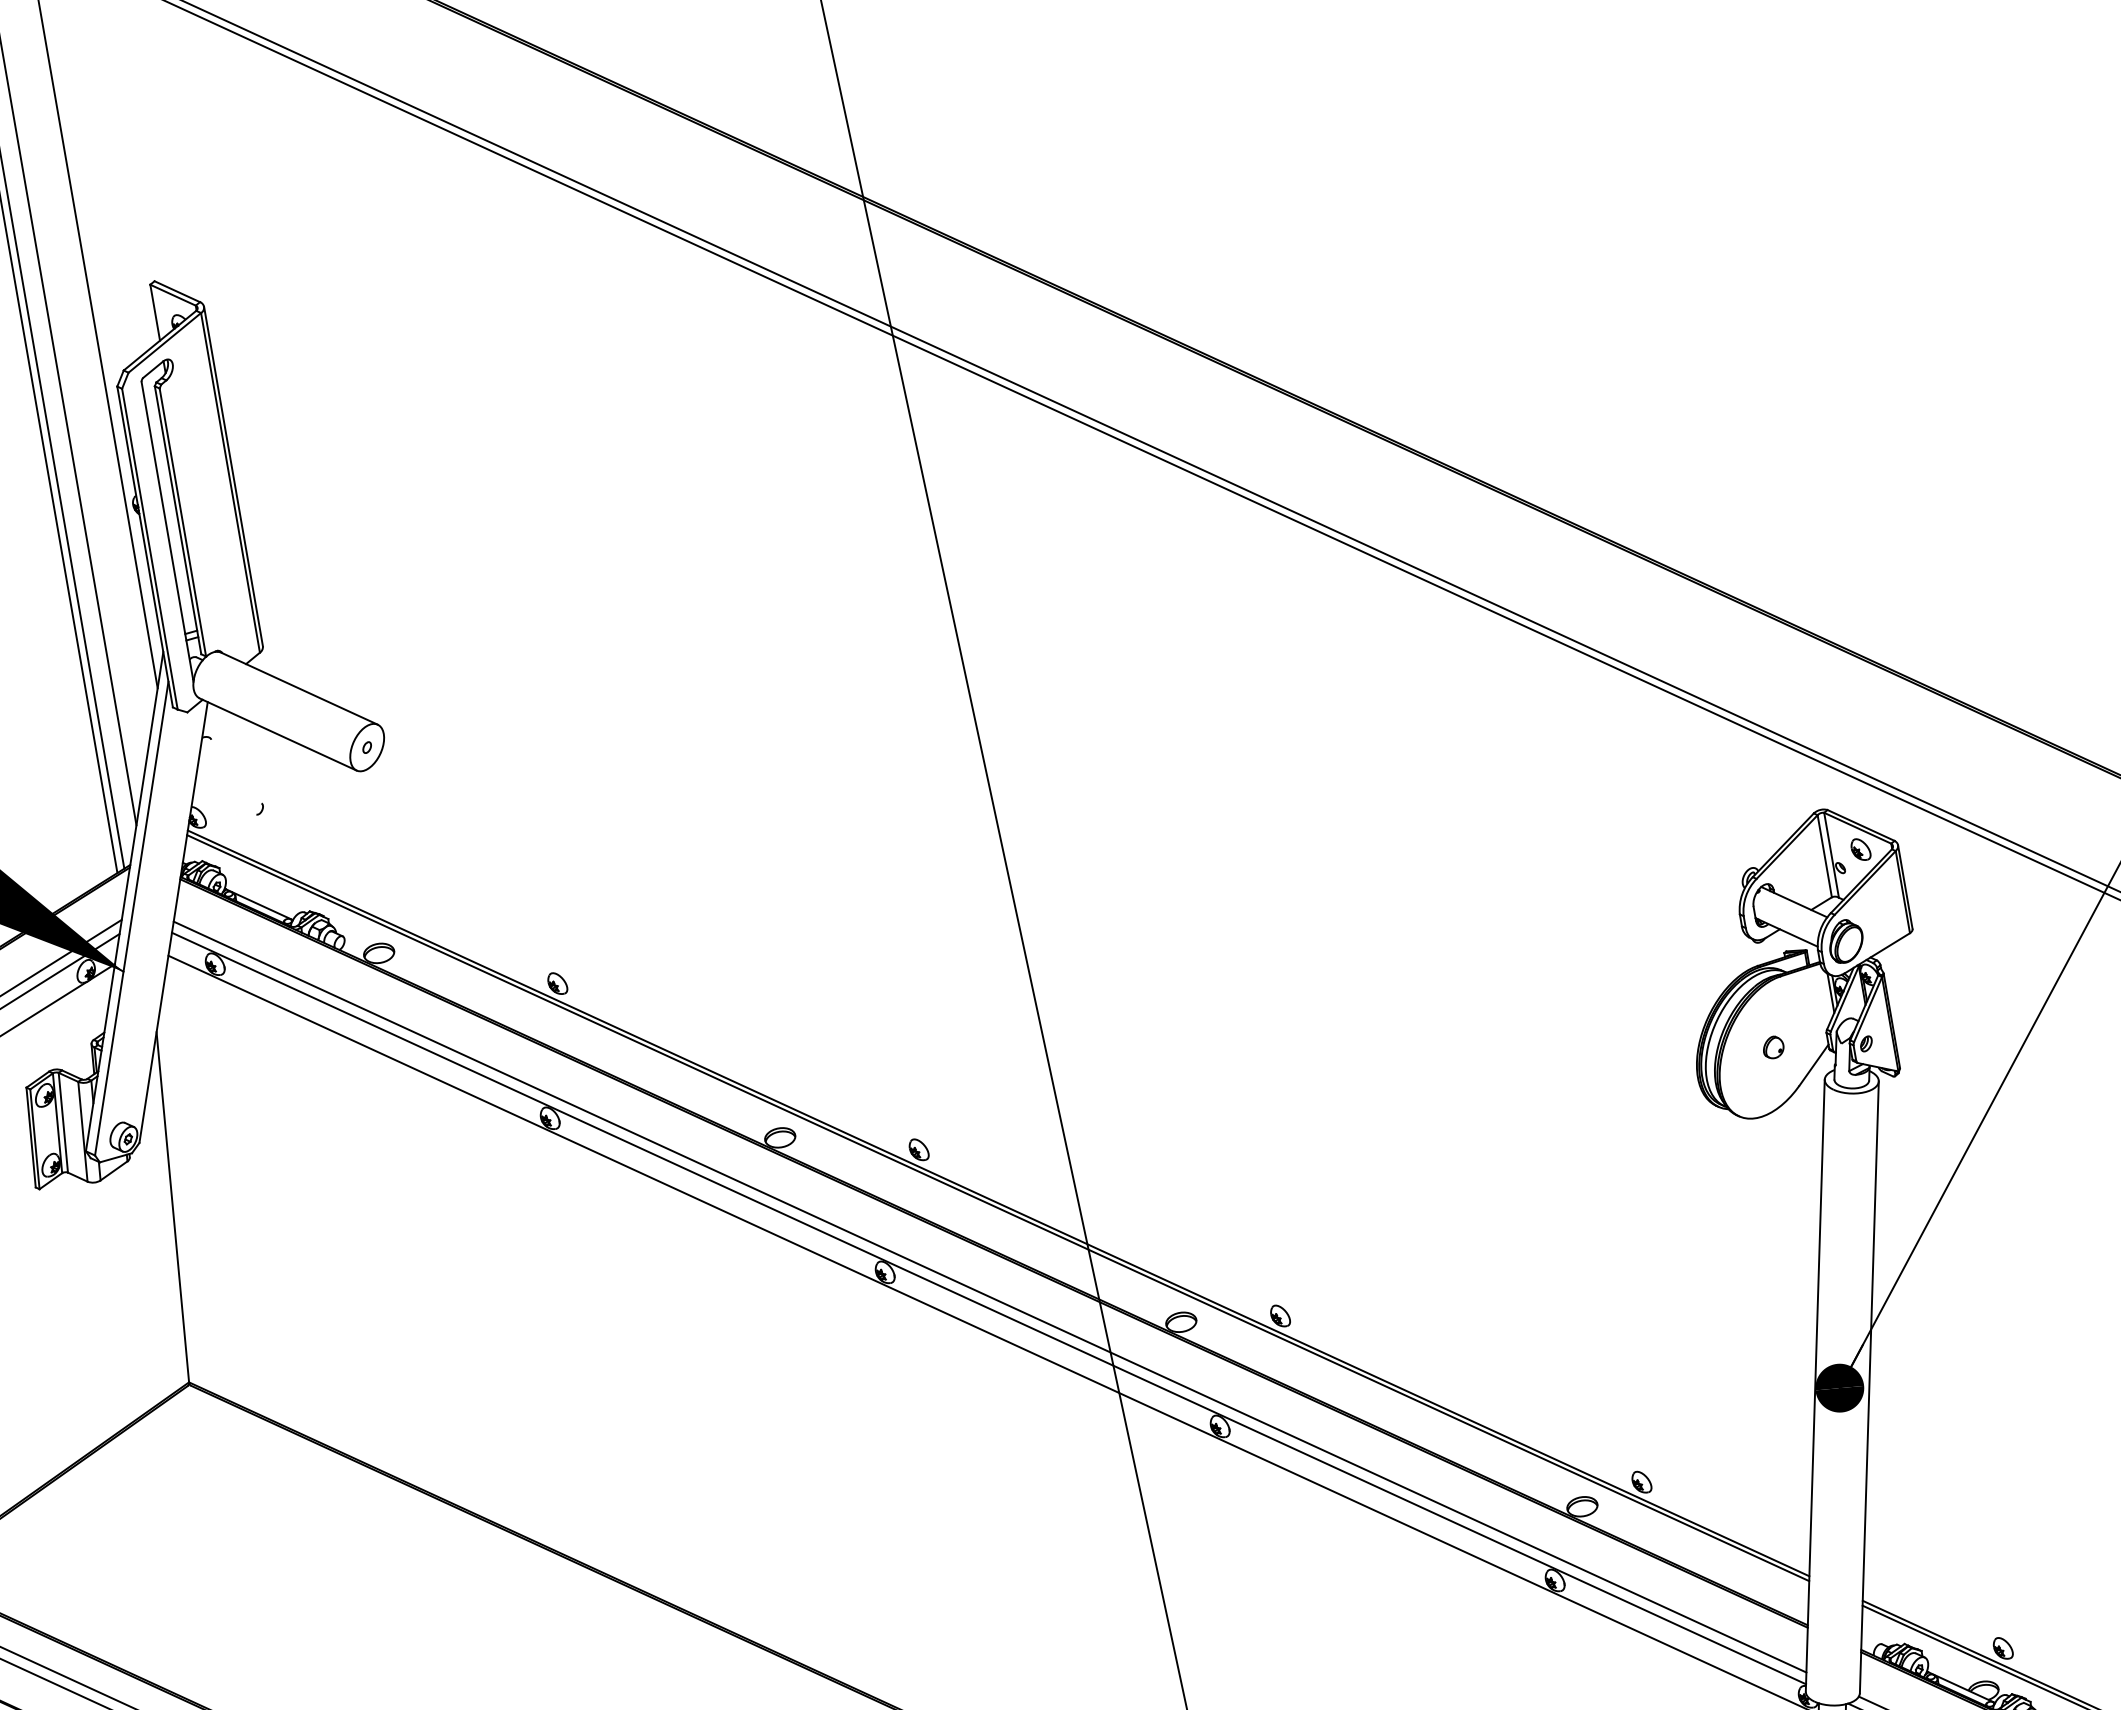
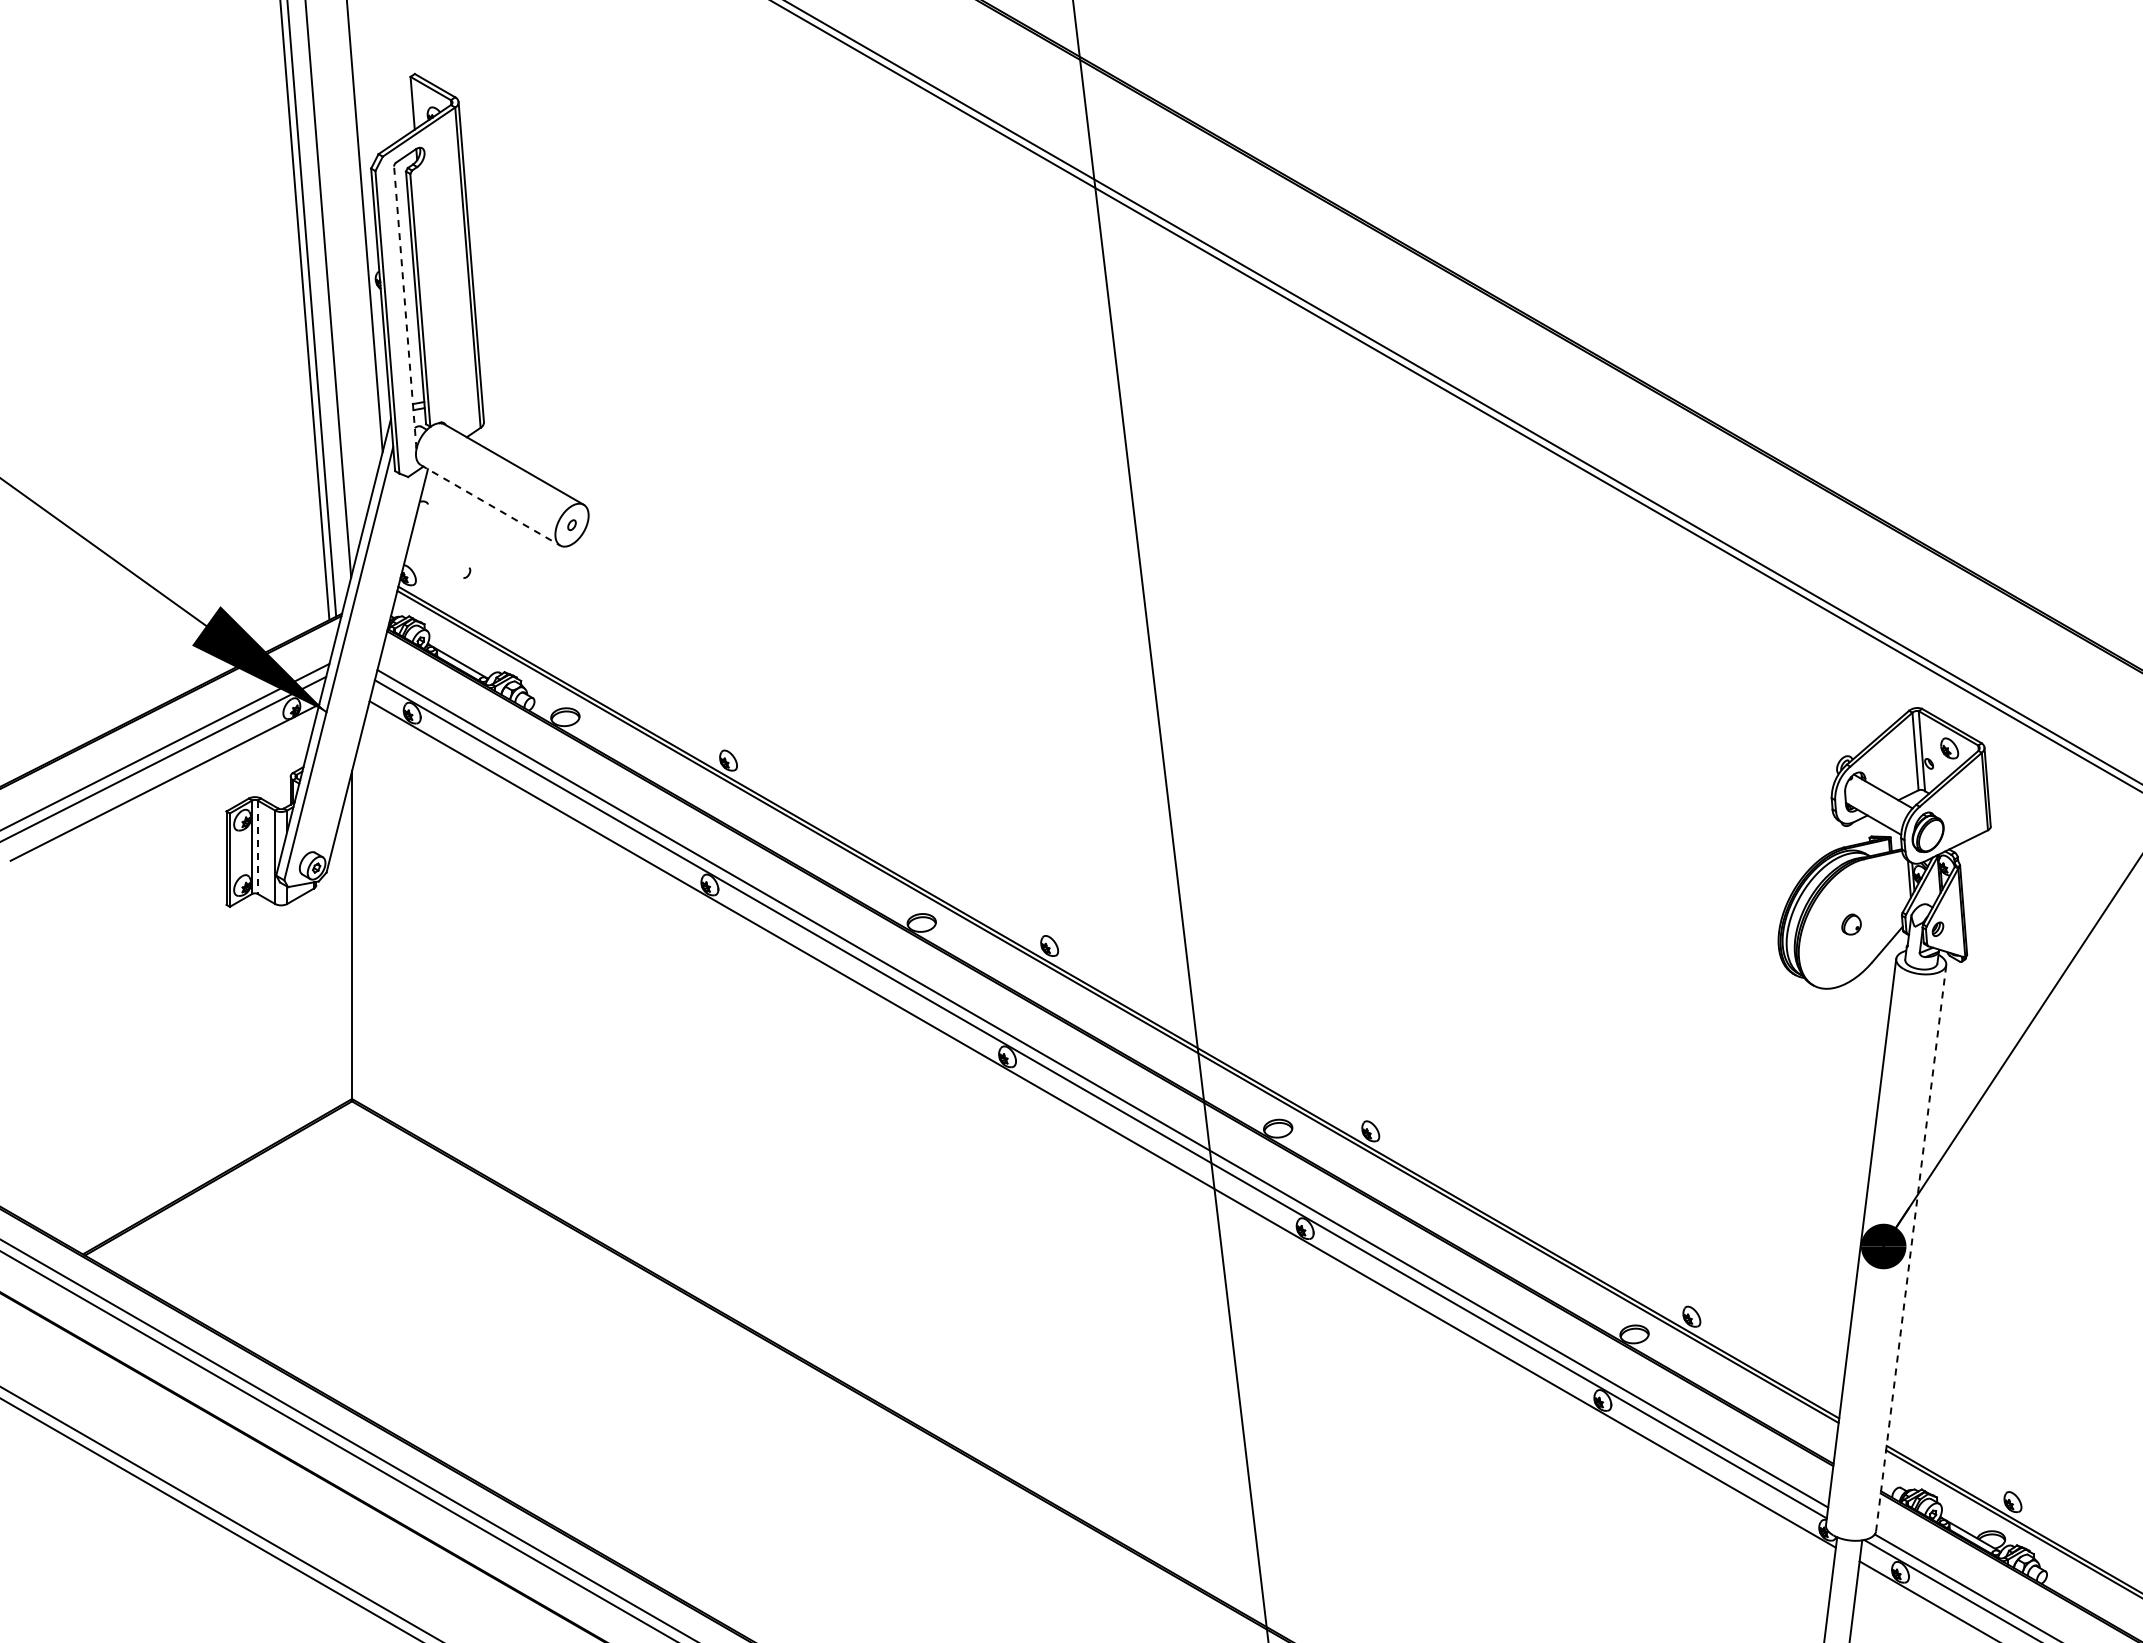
line: (167, 531) -> (405, 307), solid -> dashed
line: (278, 734) -> (490, 505), solid -> dashed
line: (63, 1123) -> (257, 847), solid -> dashed
line: (1869, 1386) -> (1911, 1247), solid -> dashed

